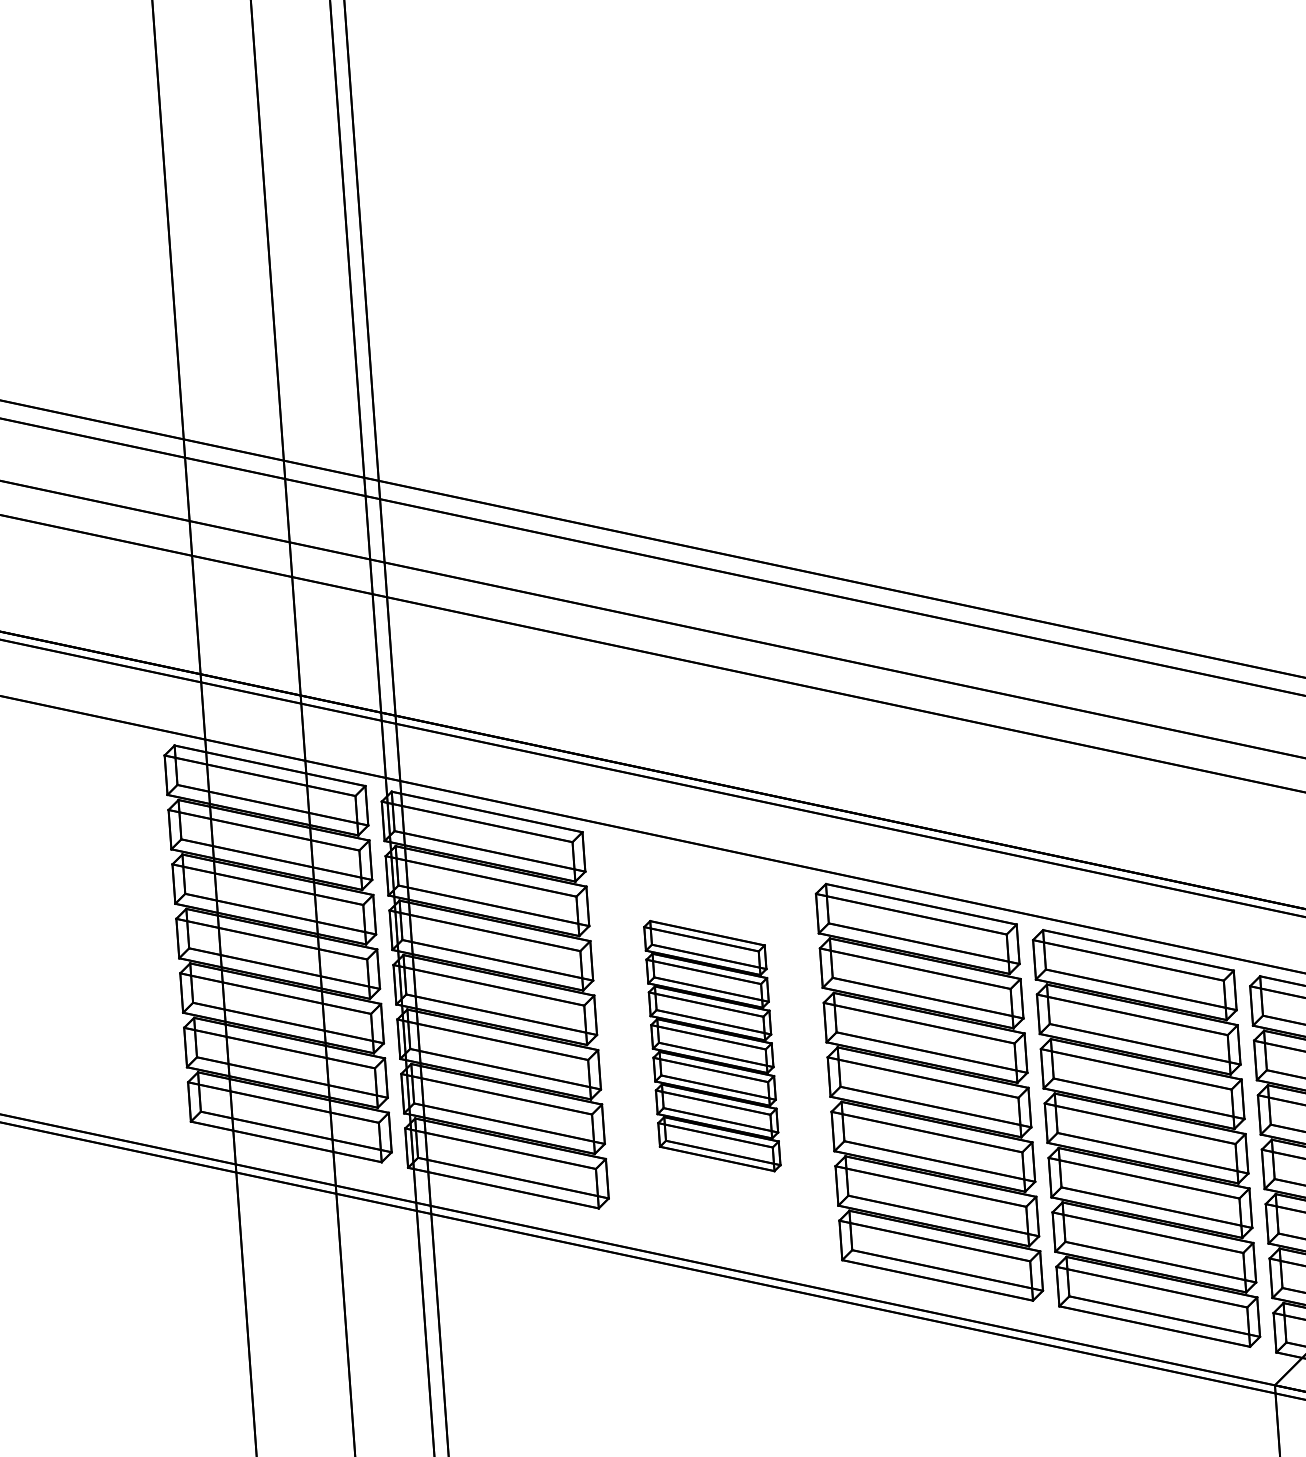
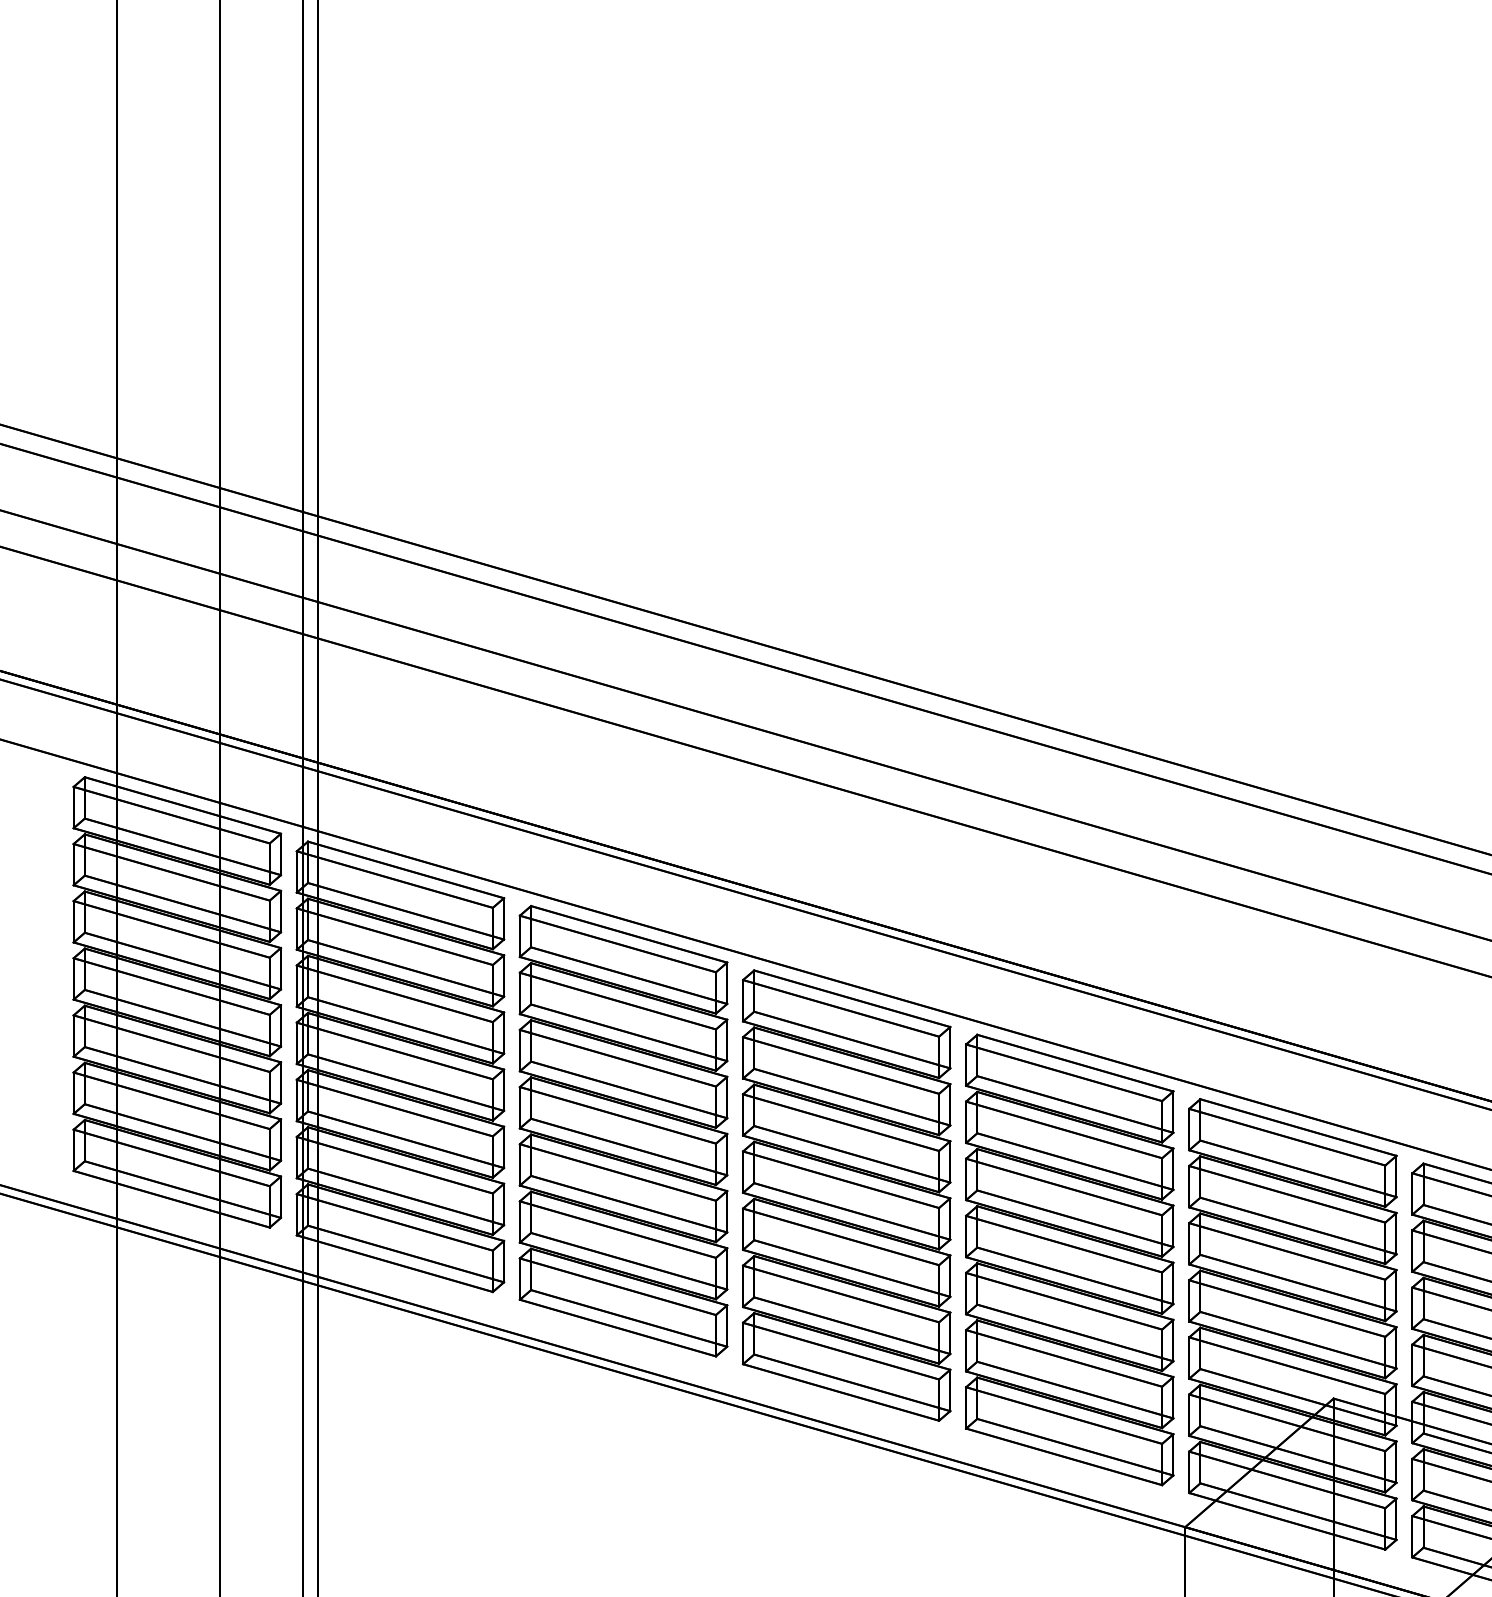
part: (712, 1045) -> (623, 1130), size x1.67

